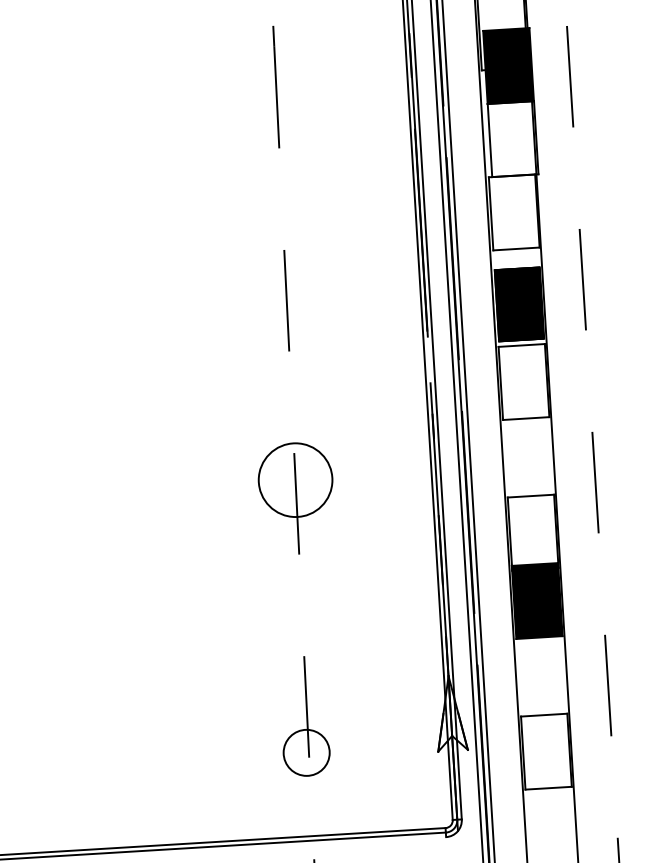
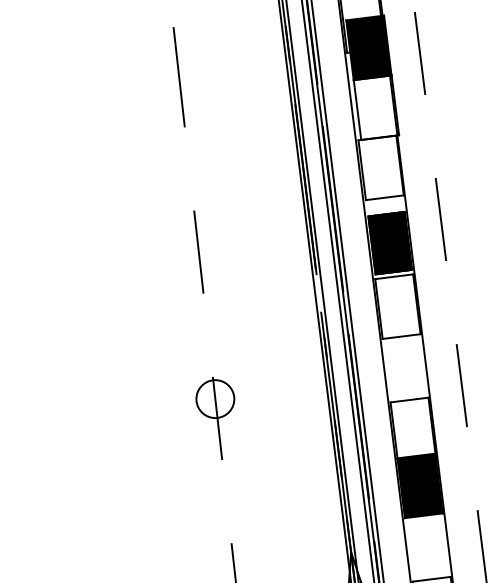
circle: (295, 480) -> (215, 399), size x0.62

